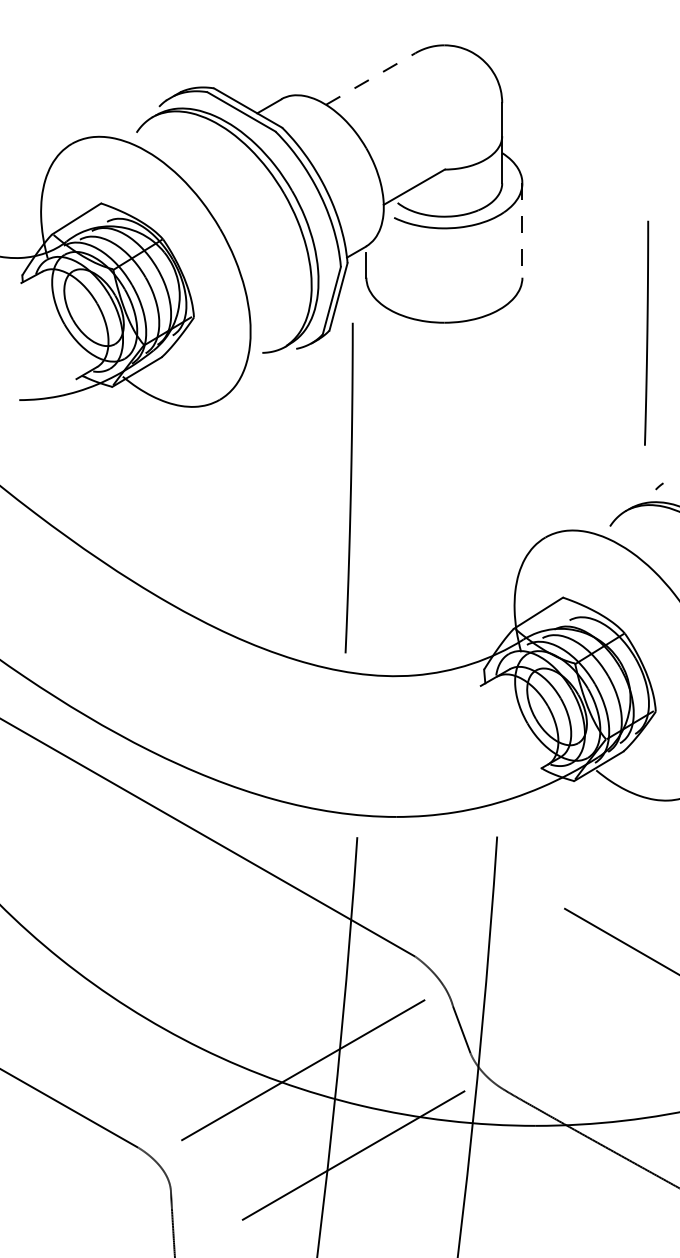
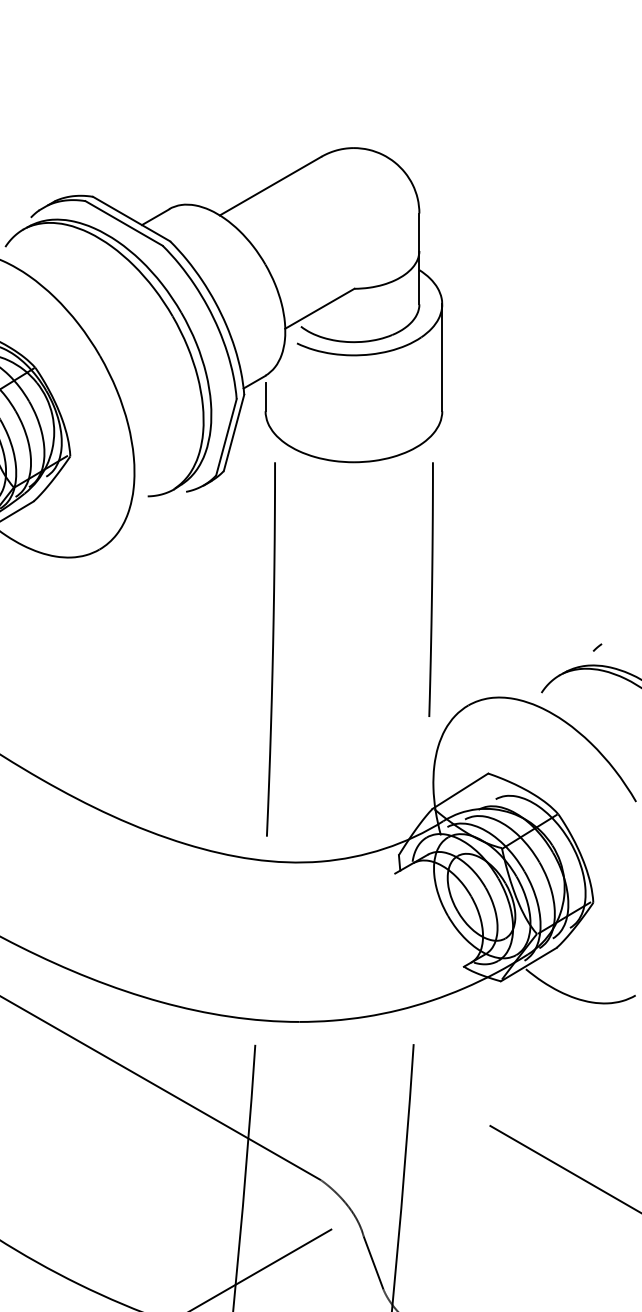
line: (370, 79) -> (270, 186), dashed -> solid
line: (522, 231) -> (442, 358), dashed -> solid
line: (646, 332) -> (431, 588), moved
curve: (350, 487) -> (272, 648), moved

